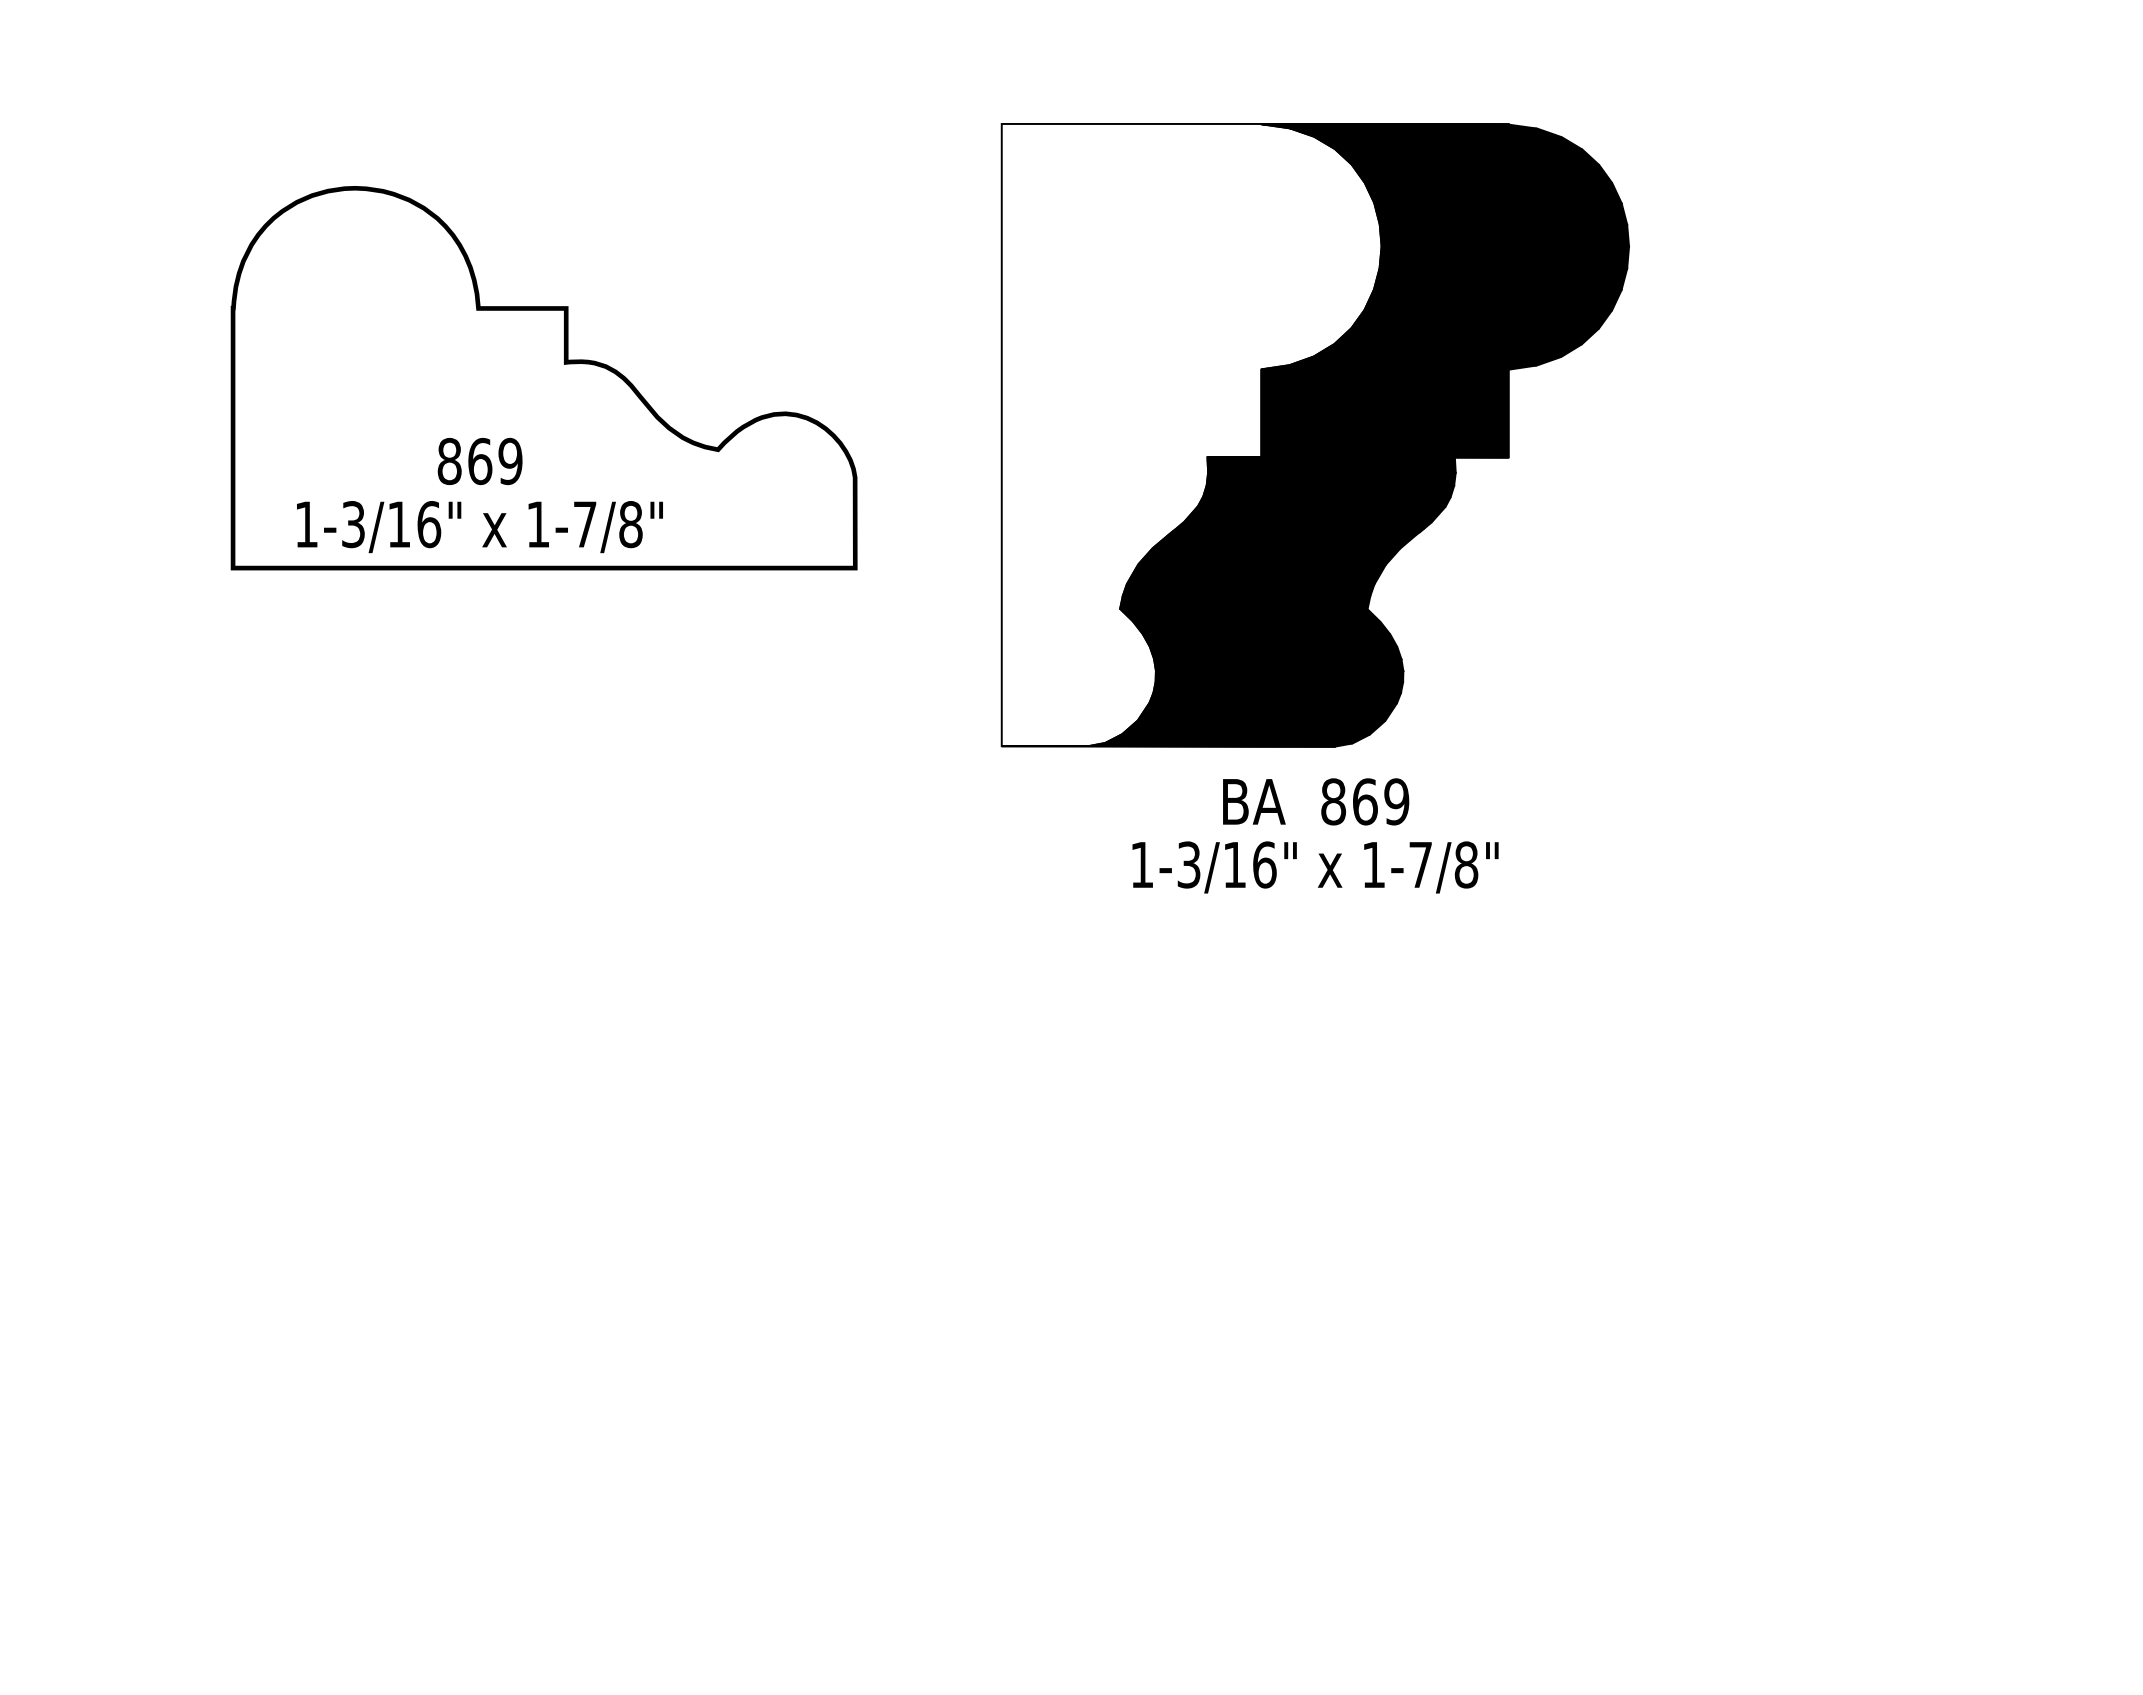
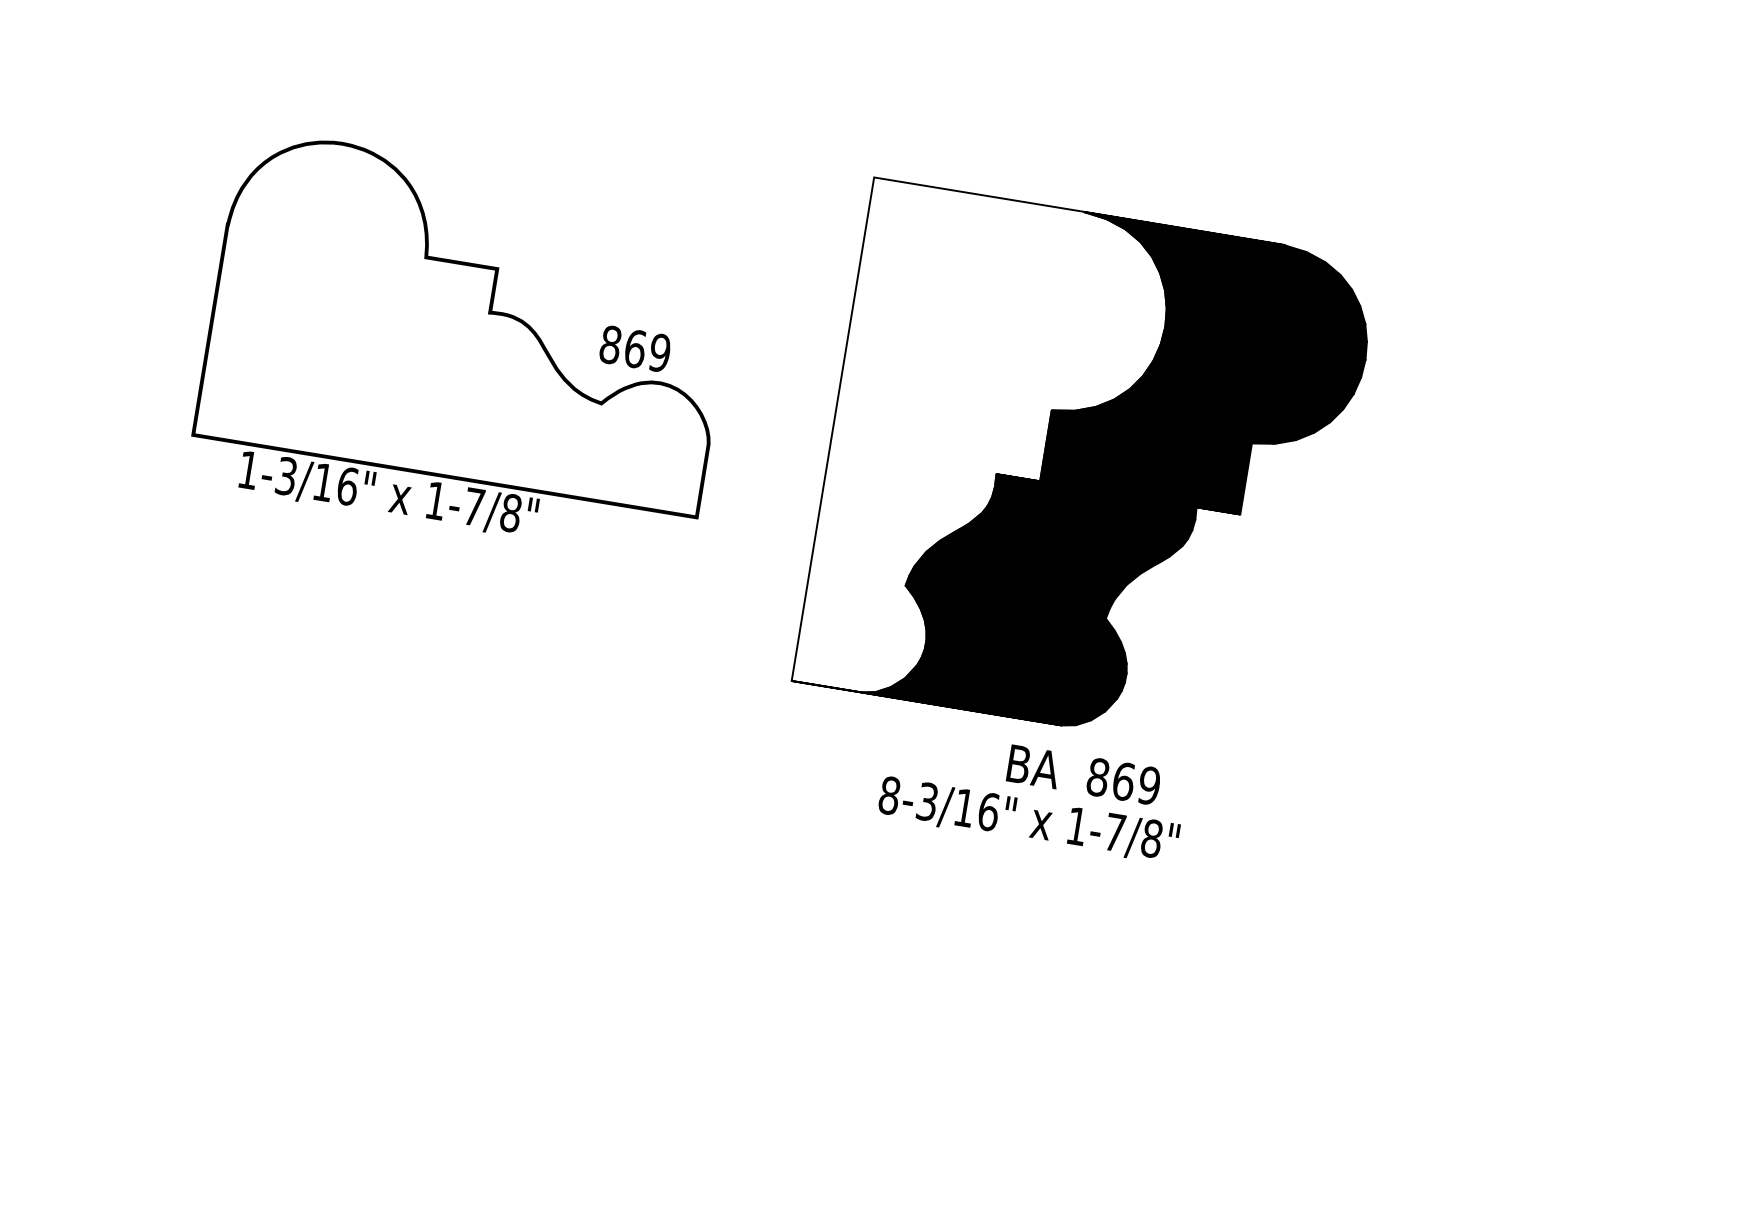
text: (479, 461) -> (634, 348), moved
text: (479, 527) -> (388, 495), moved
text: (1316, 801) -> (1084, 774), moved
text: (1141, 864) -> (889, 795), 1-3/16" -> 8-3/16"

